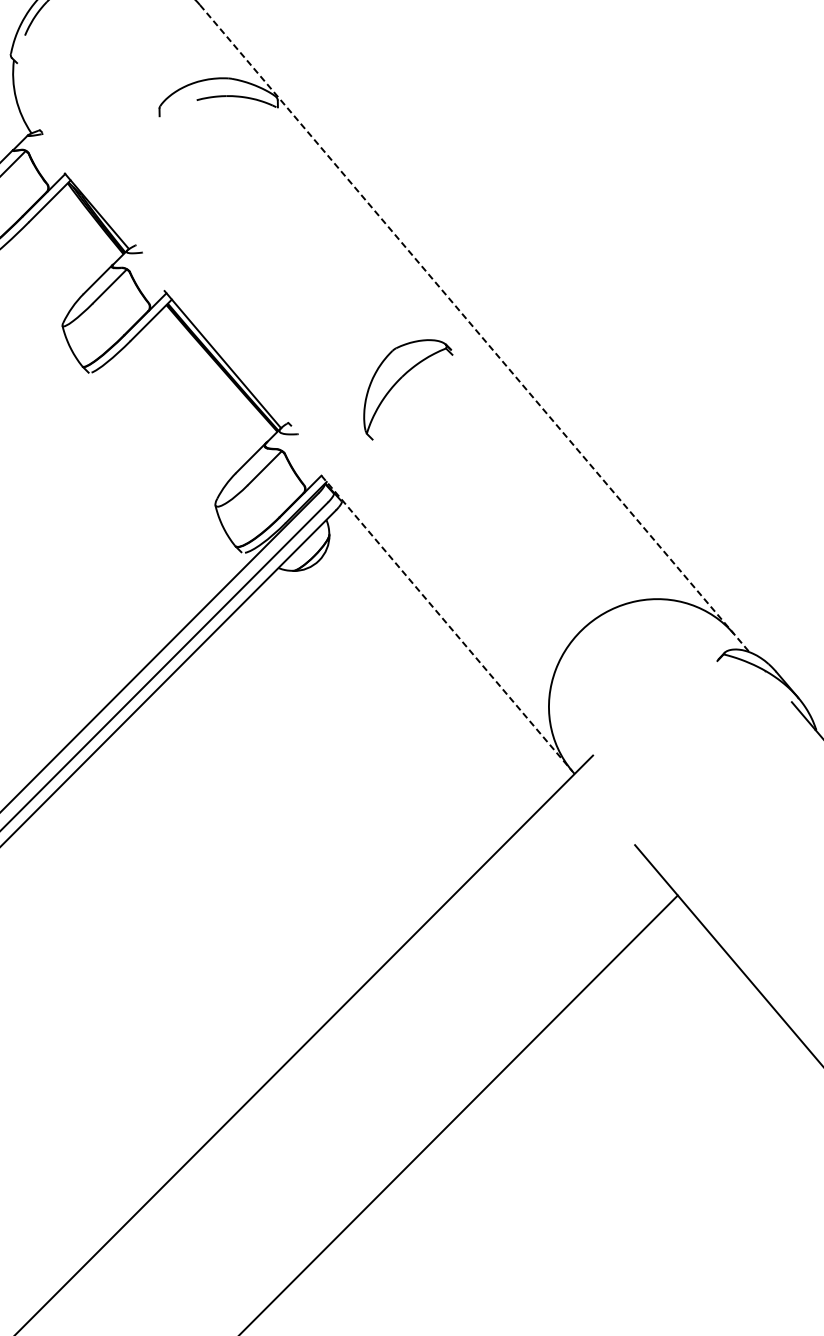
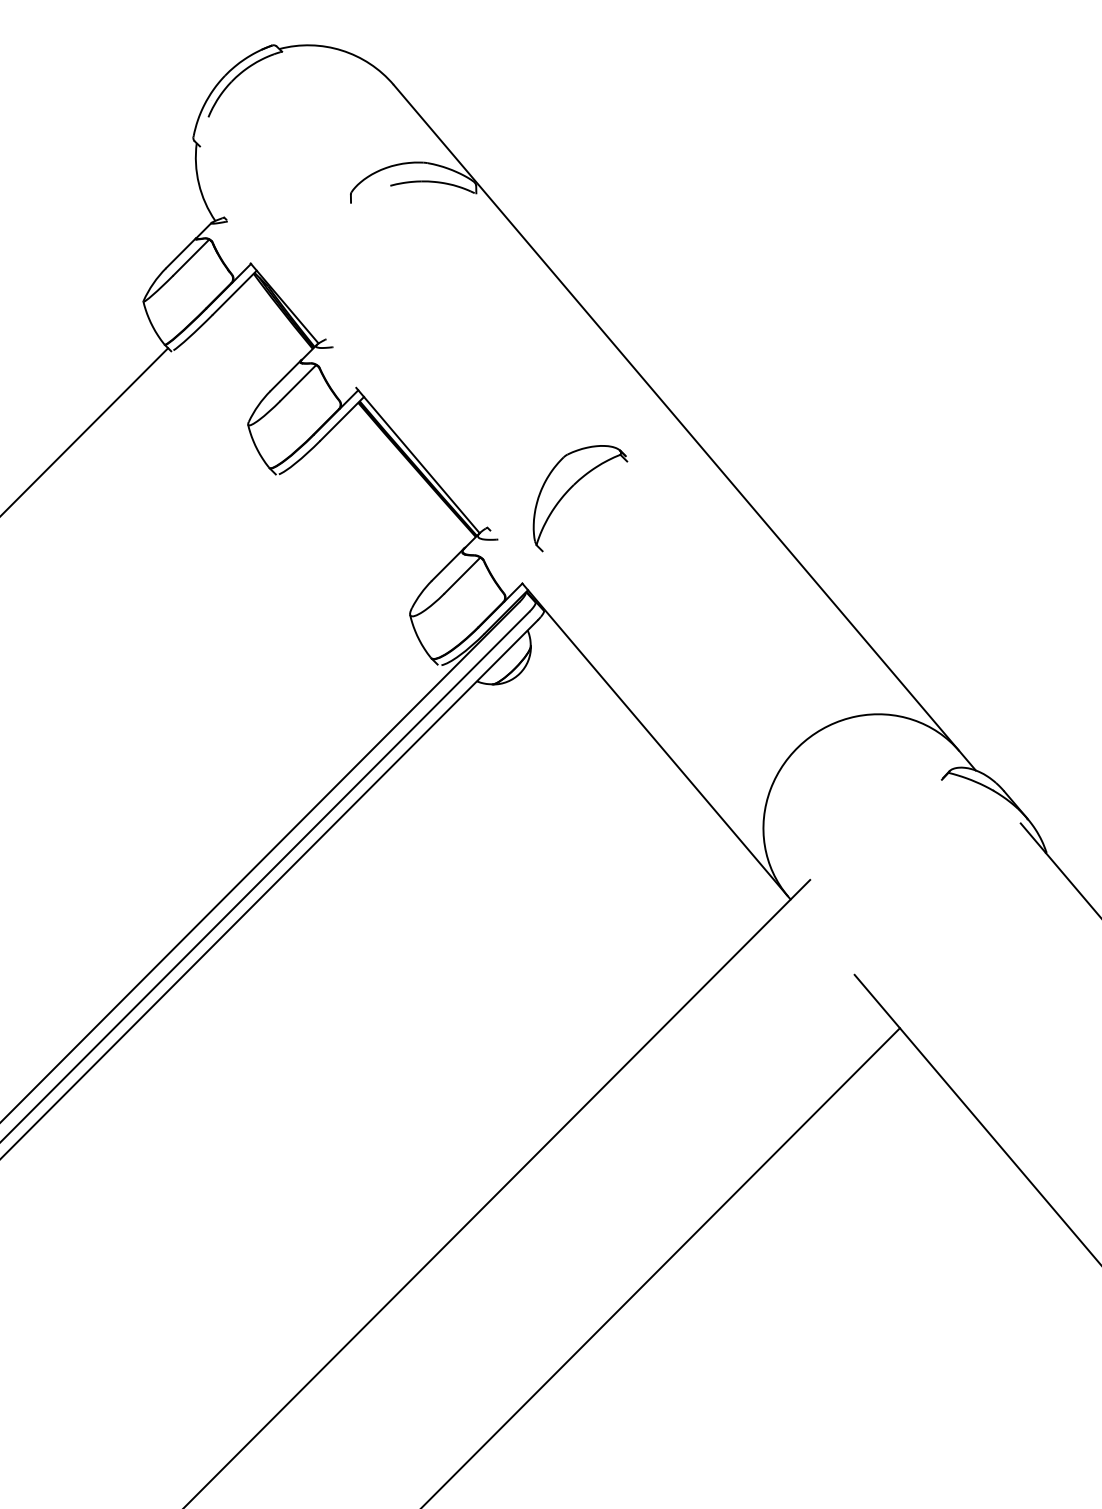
line: (474, 328) -> (684, 427), dashed -> solid
part: (399, 380) -> (571, 488), moved
line: (448, 624) -> (656, 741), dashed -> solid

